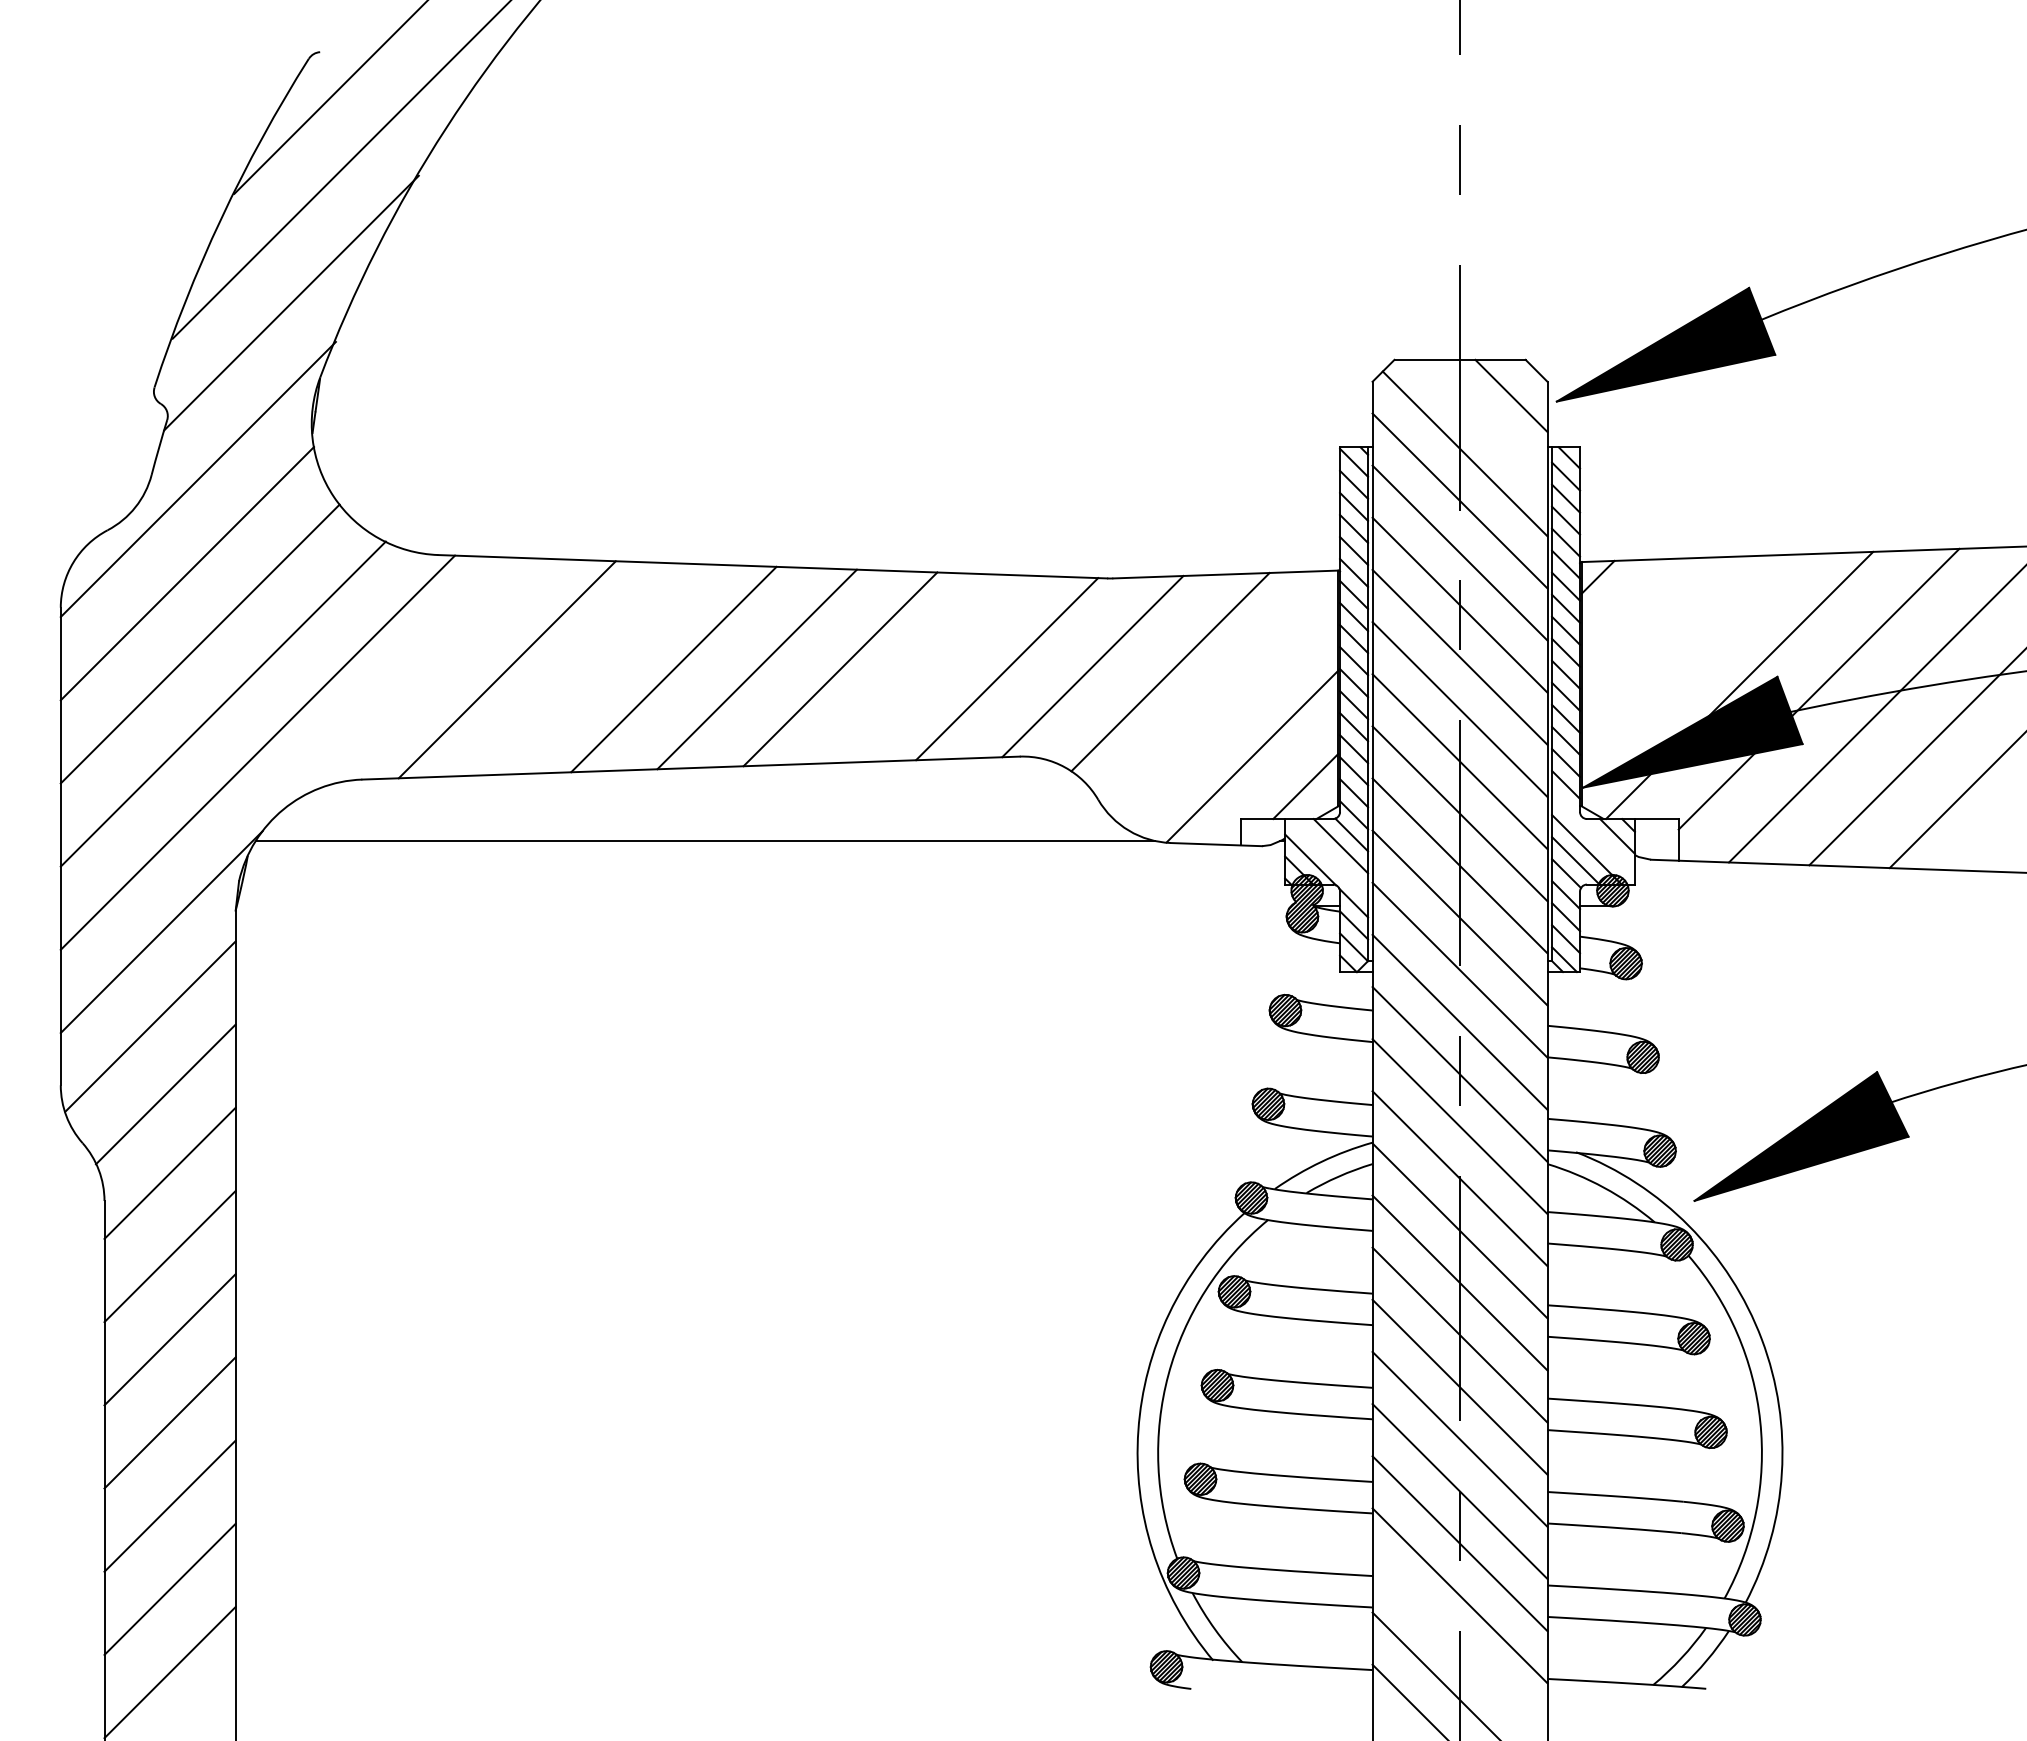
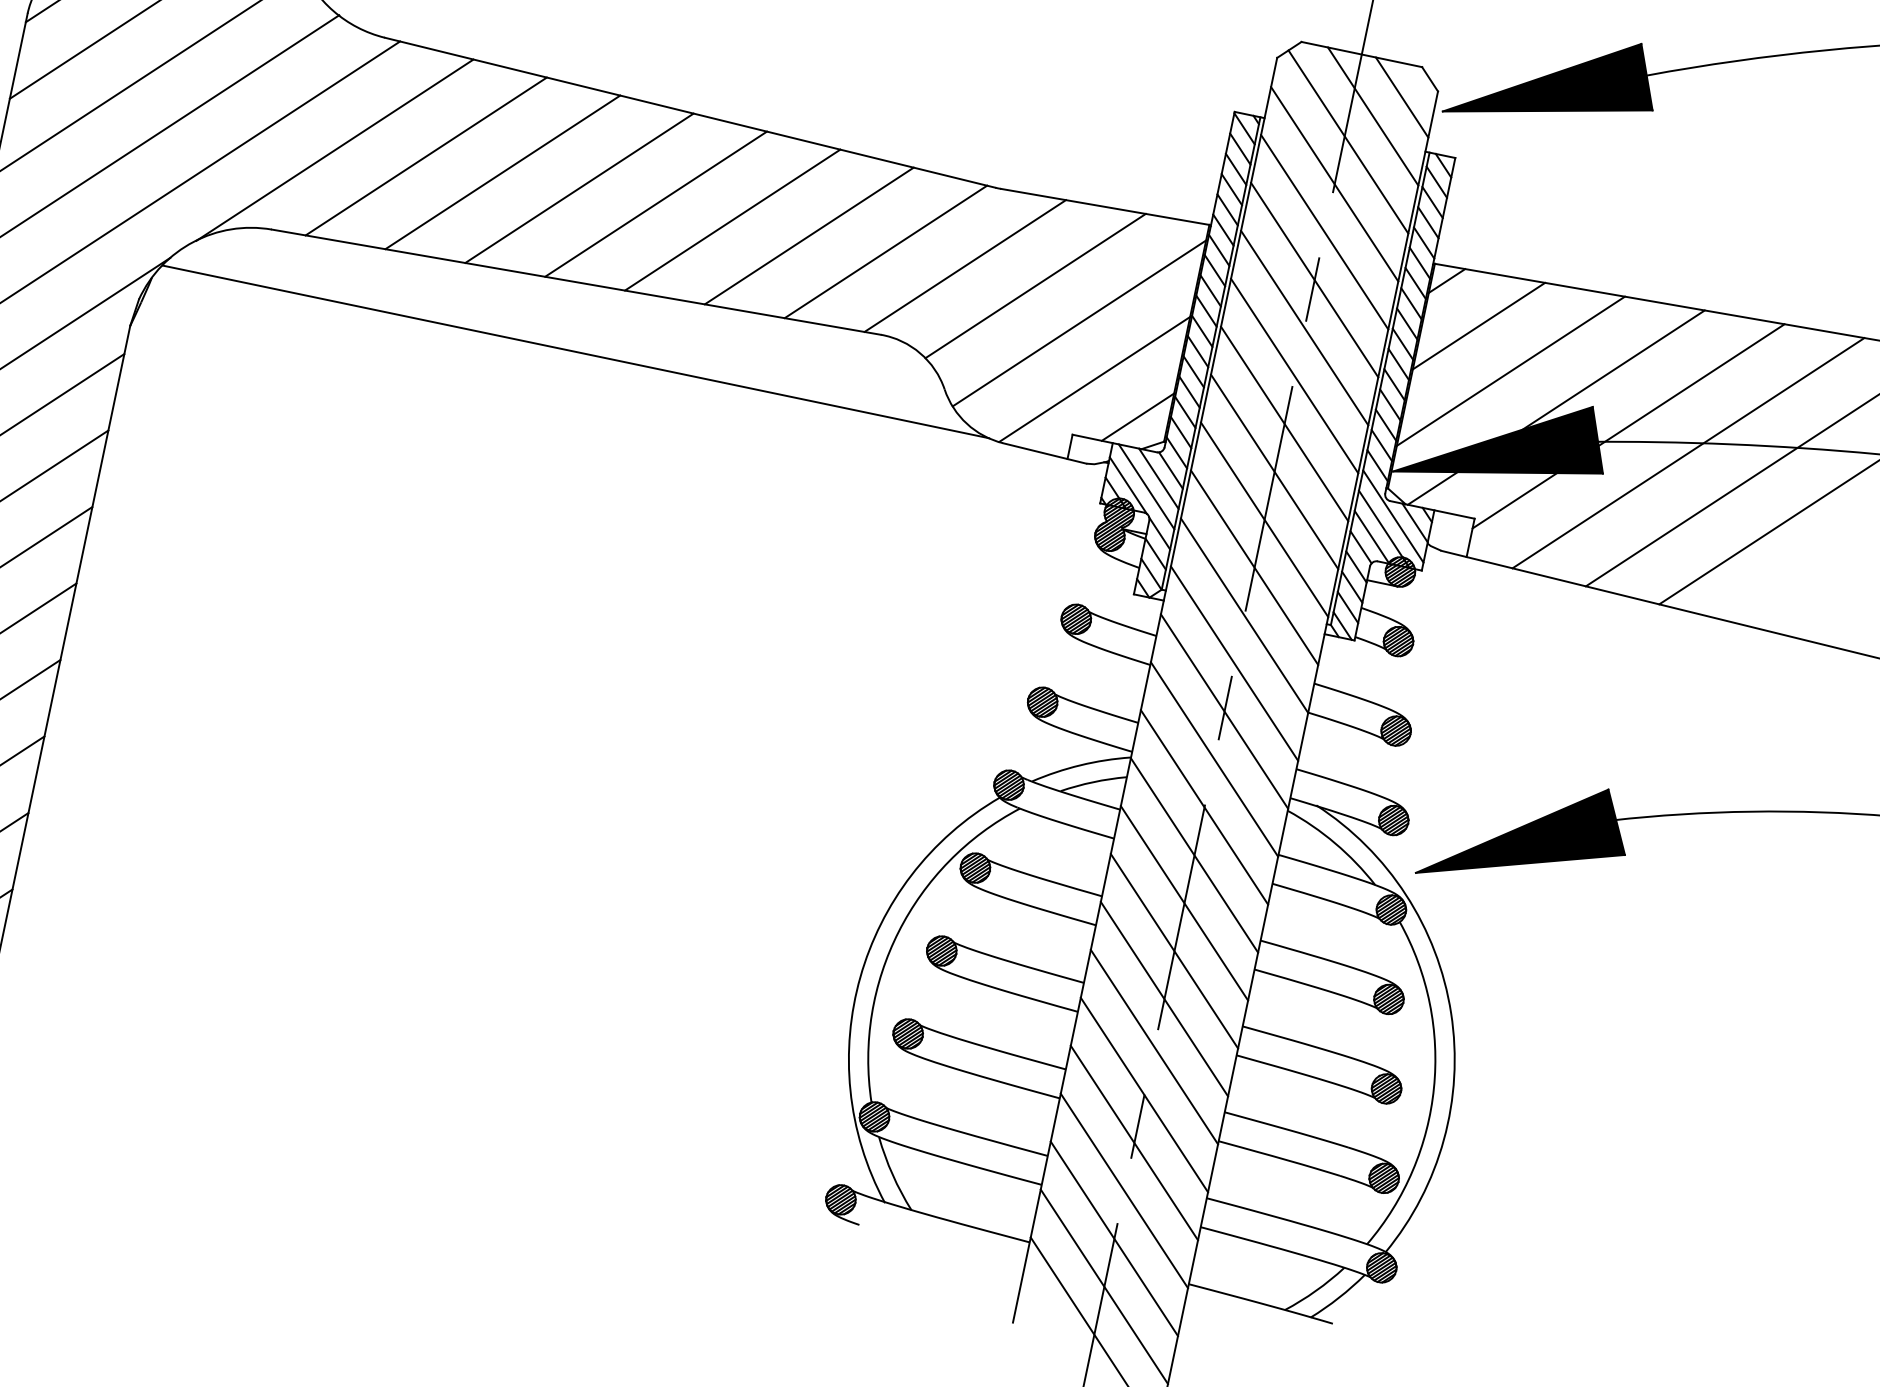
line: (1485, 421) -> (1373, 116), added
line: (1640, 616) -> (1478, 325), added
line: (1683, 657) -> (1510, 371), added
line: (590, 669) -> (502, 172), added
line: (923, 669) -> (809, 236), added
line: (410, 682) -> (334, 149), added
line: (1224, 701) -> (1079, 323), added
line: (1593, 834) -> (1393, 516), added
line: (1329, 857) -> (1146, 487), added
line: (1459, 1647) -> (1113, 1238), added

